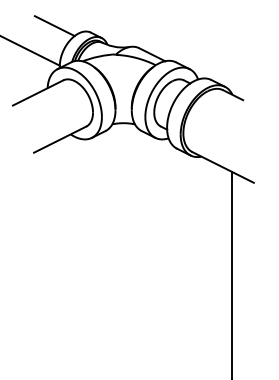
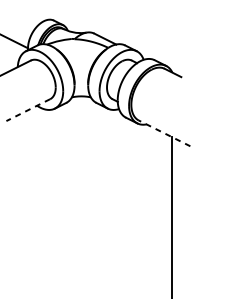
line: (54, 26) -> (23, 15), removed
line: (59, 139) -> (27, 110), solid -> dashed
line: (222, 167) -> (164, 133), solid -> dashed

